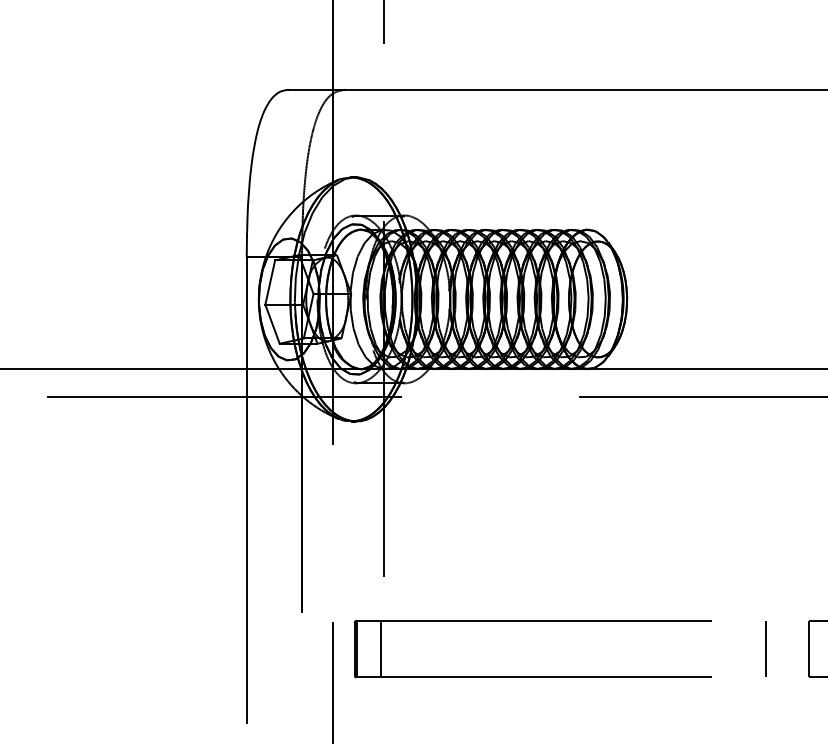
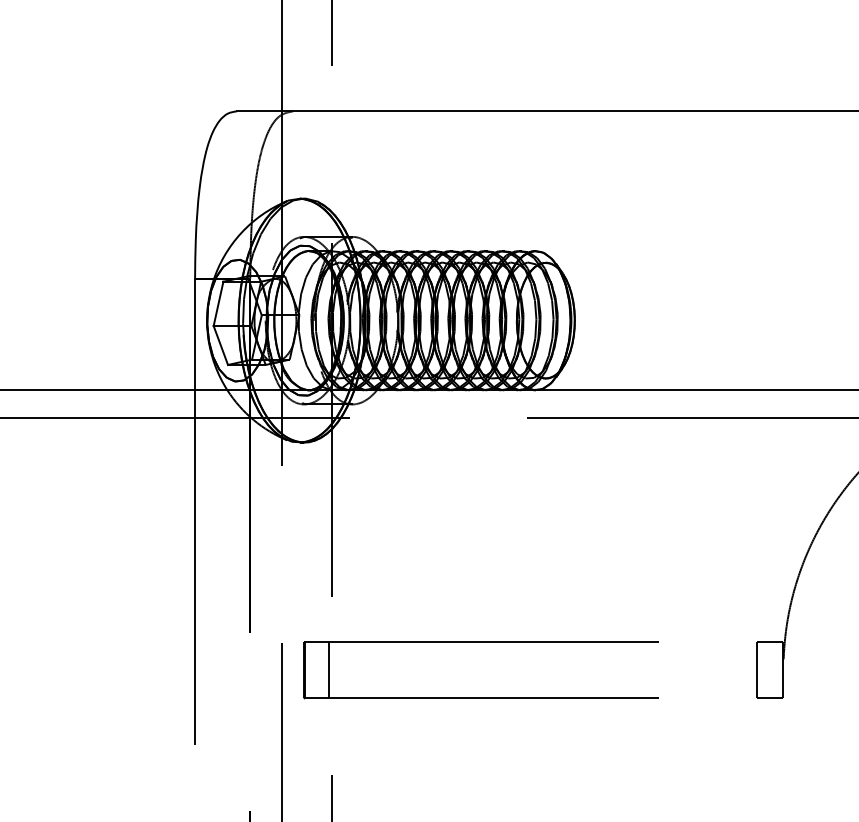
line: (766, 648) -> (713, 669), removed

